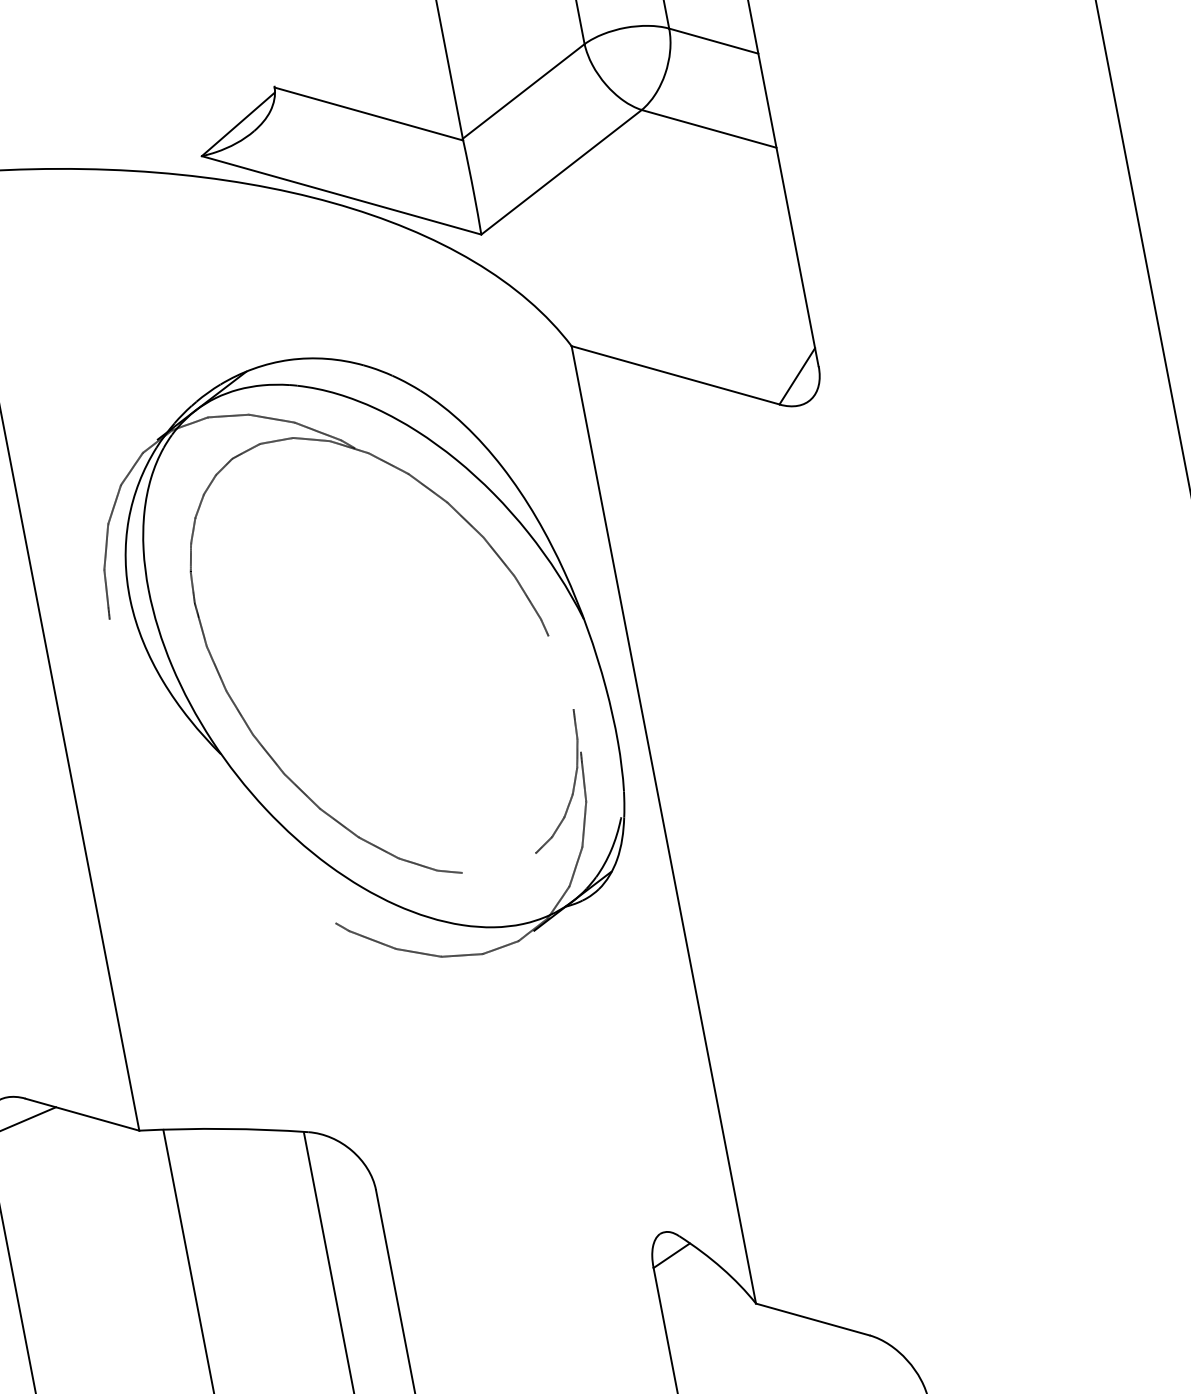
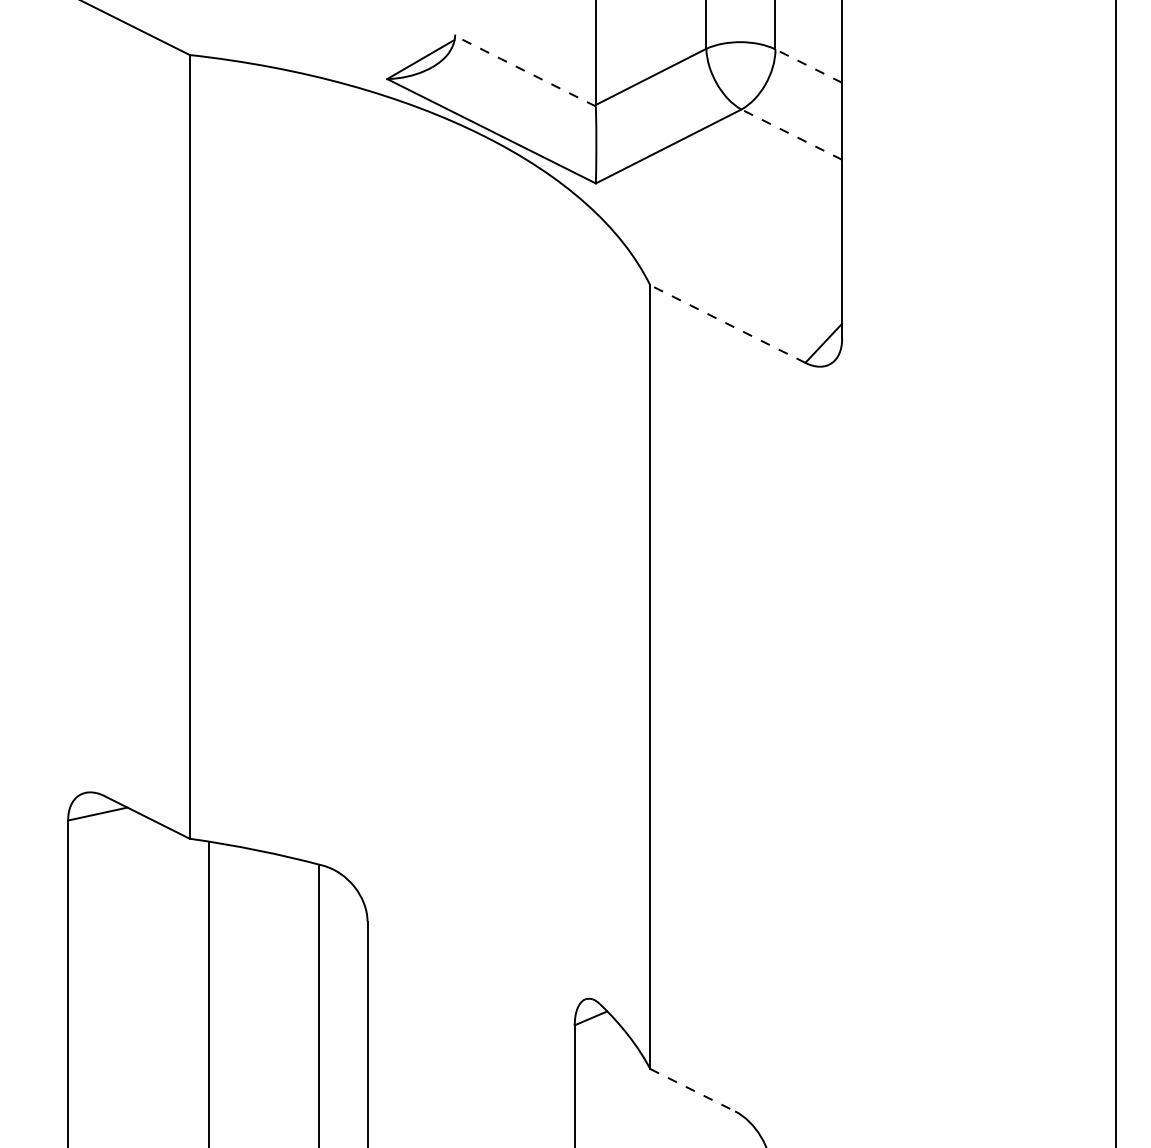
line: (713, 40) -> (808, 65), solid -> dashed
line: (369, 114) -> (525, 71), solid -> dashed
line: (708, 128) -> (791, 134), solid -> dashed
line: (675, 375) -> (727, 324), solid -> dashed
part: (360, 662) -> (435, 502), removed
line: (813, 1319) -> (693, 1090), solid -> dashed

